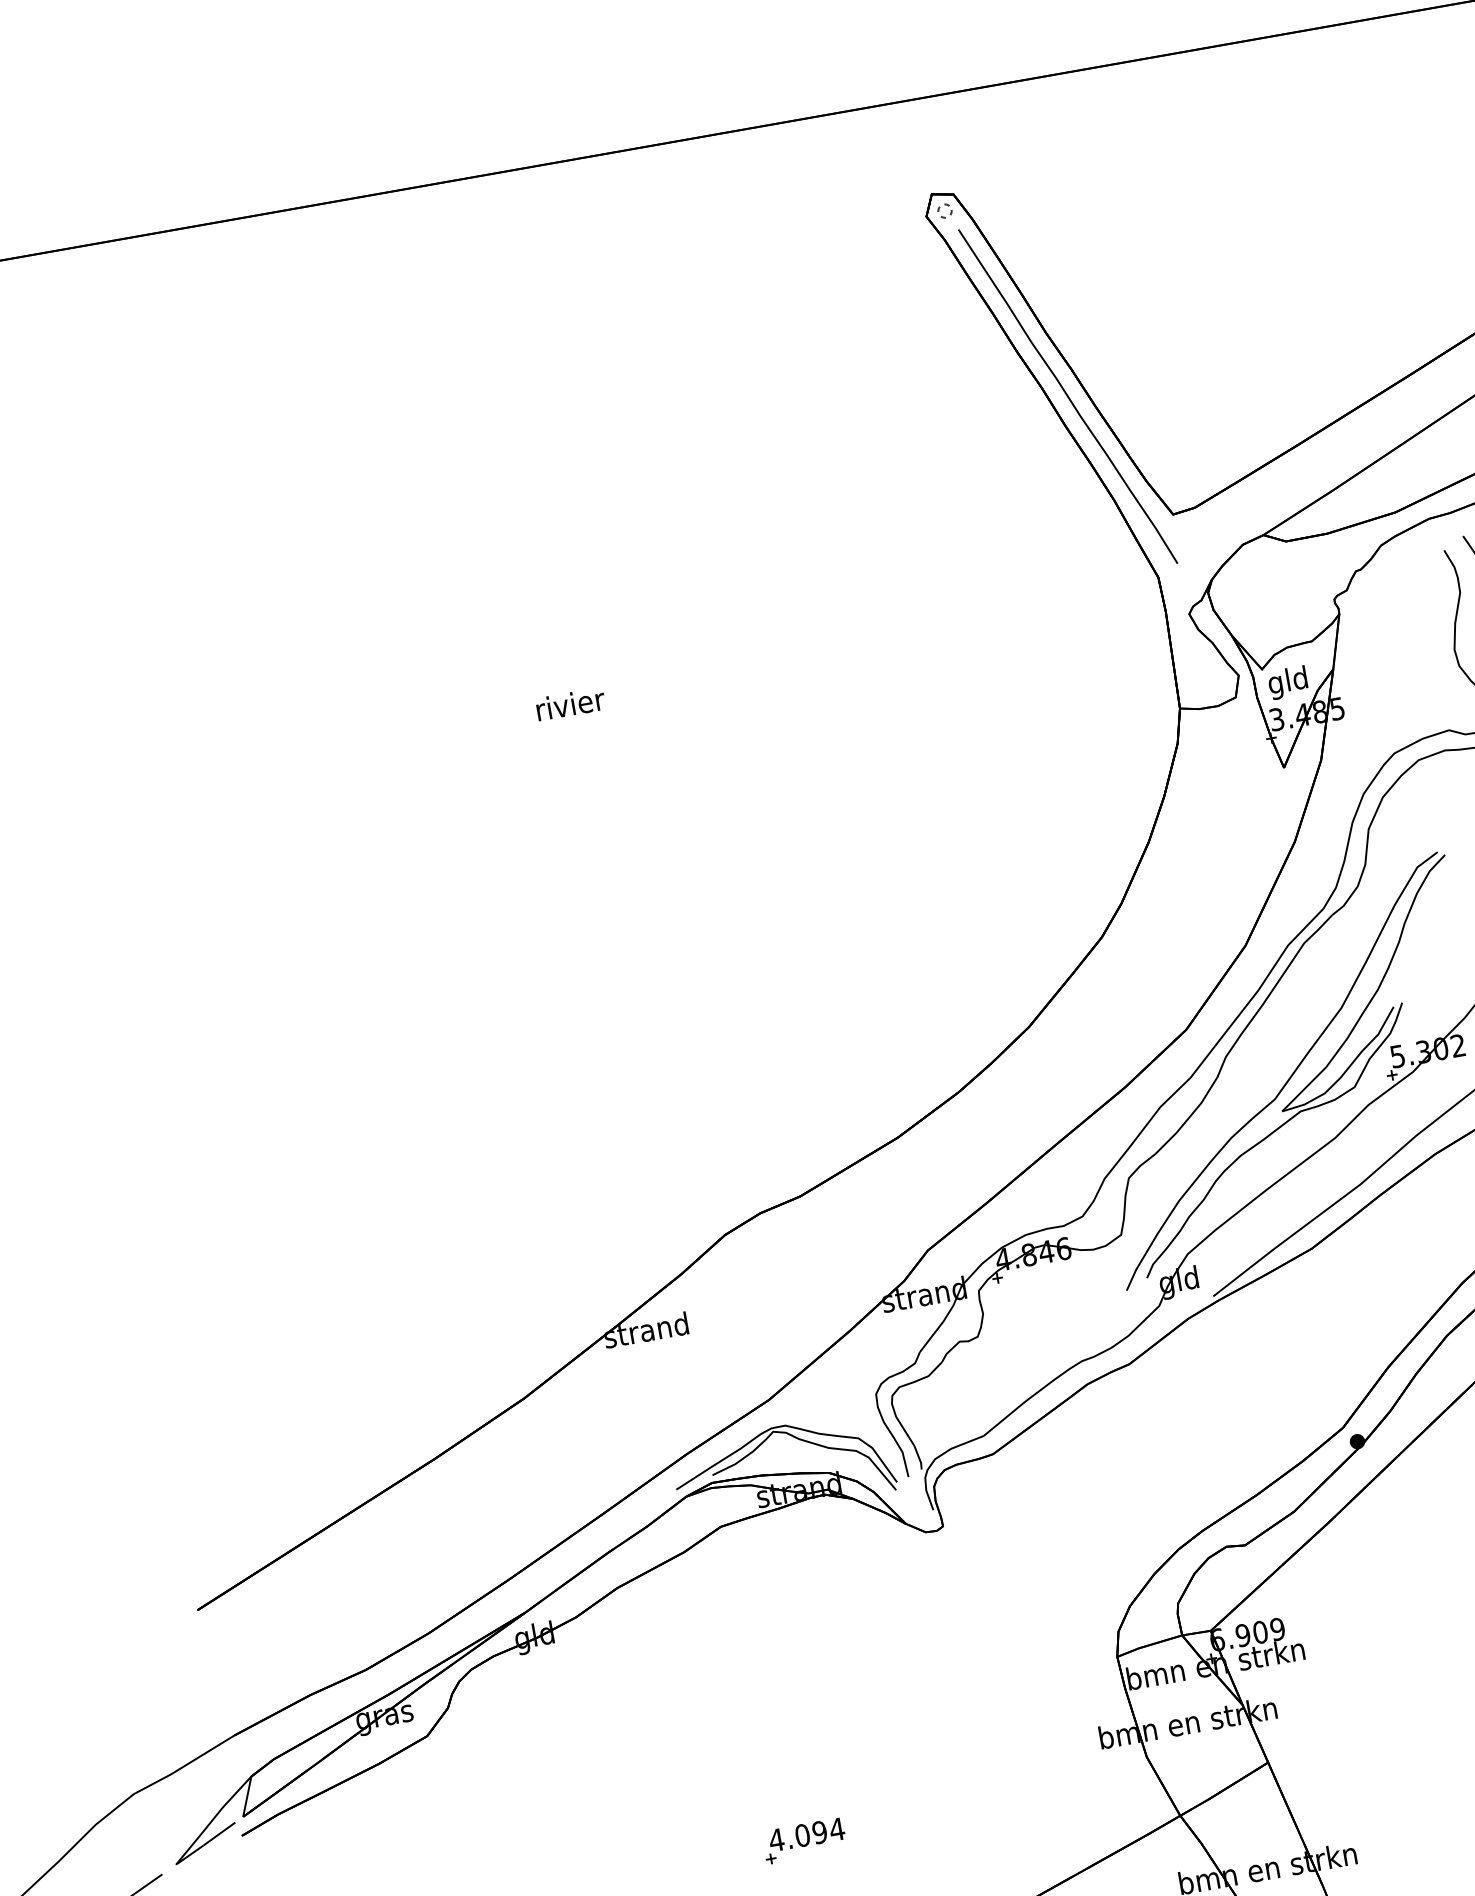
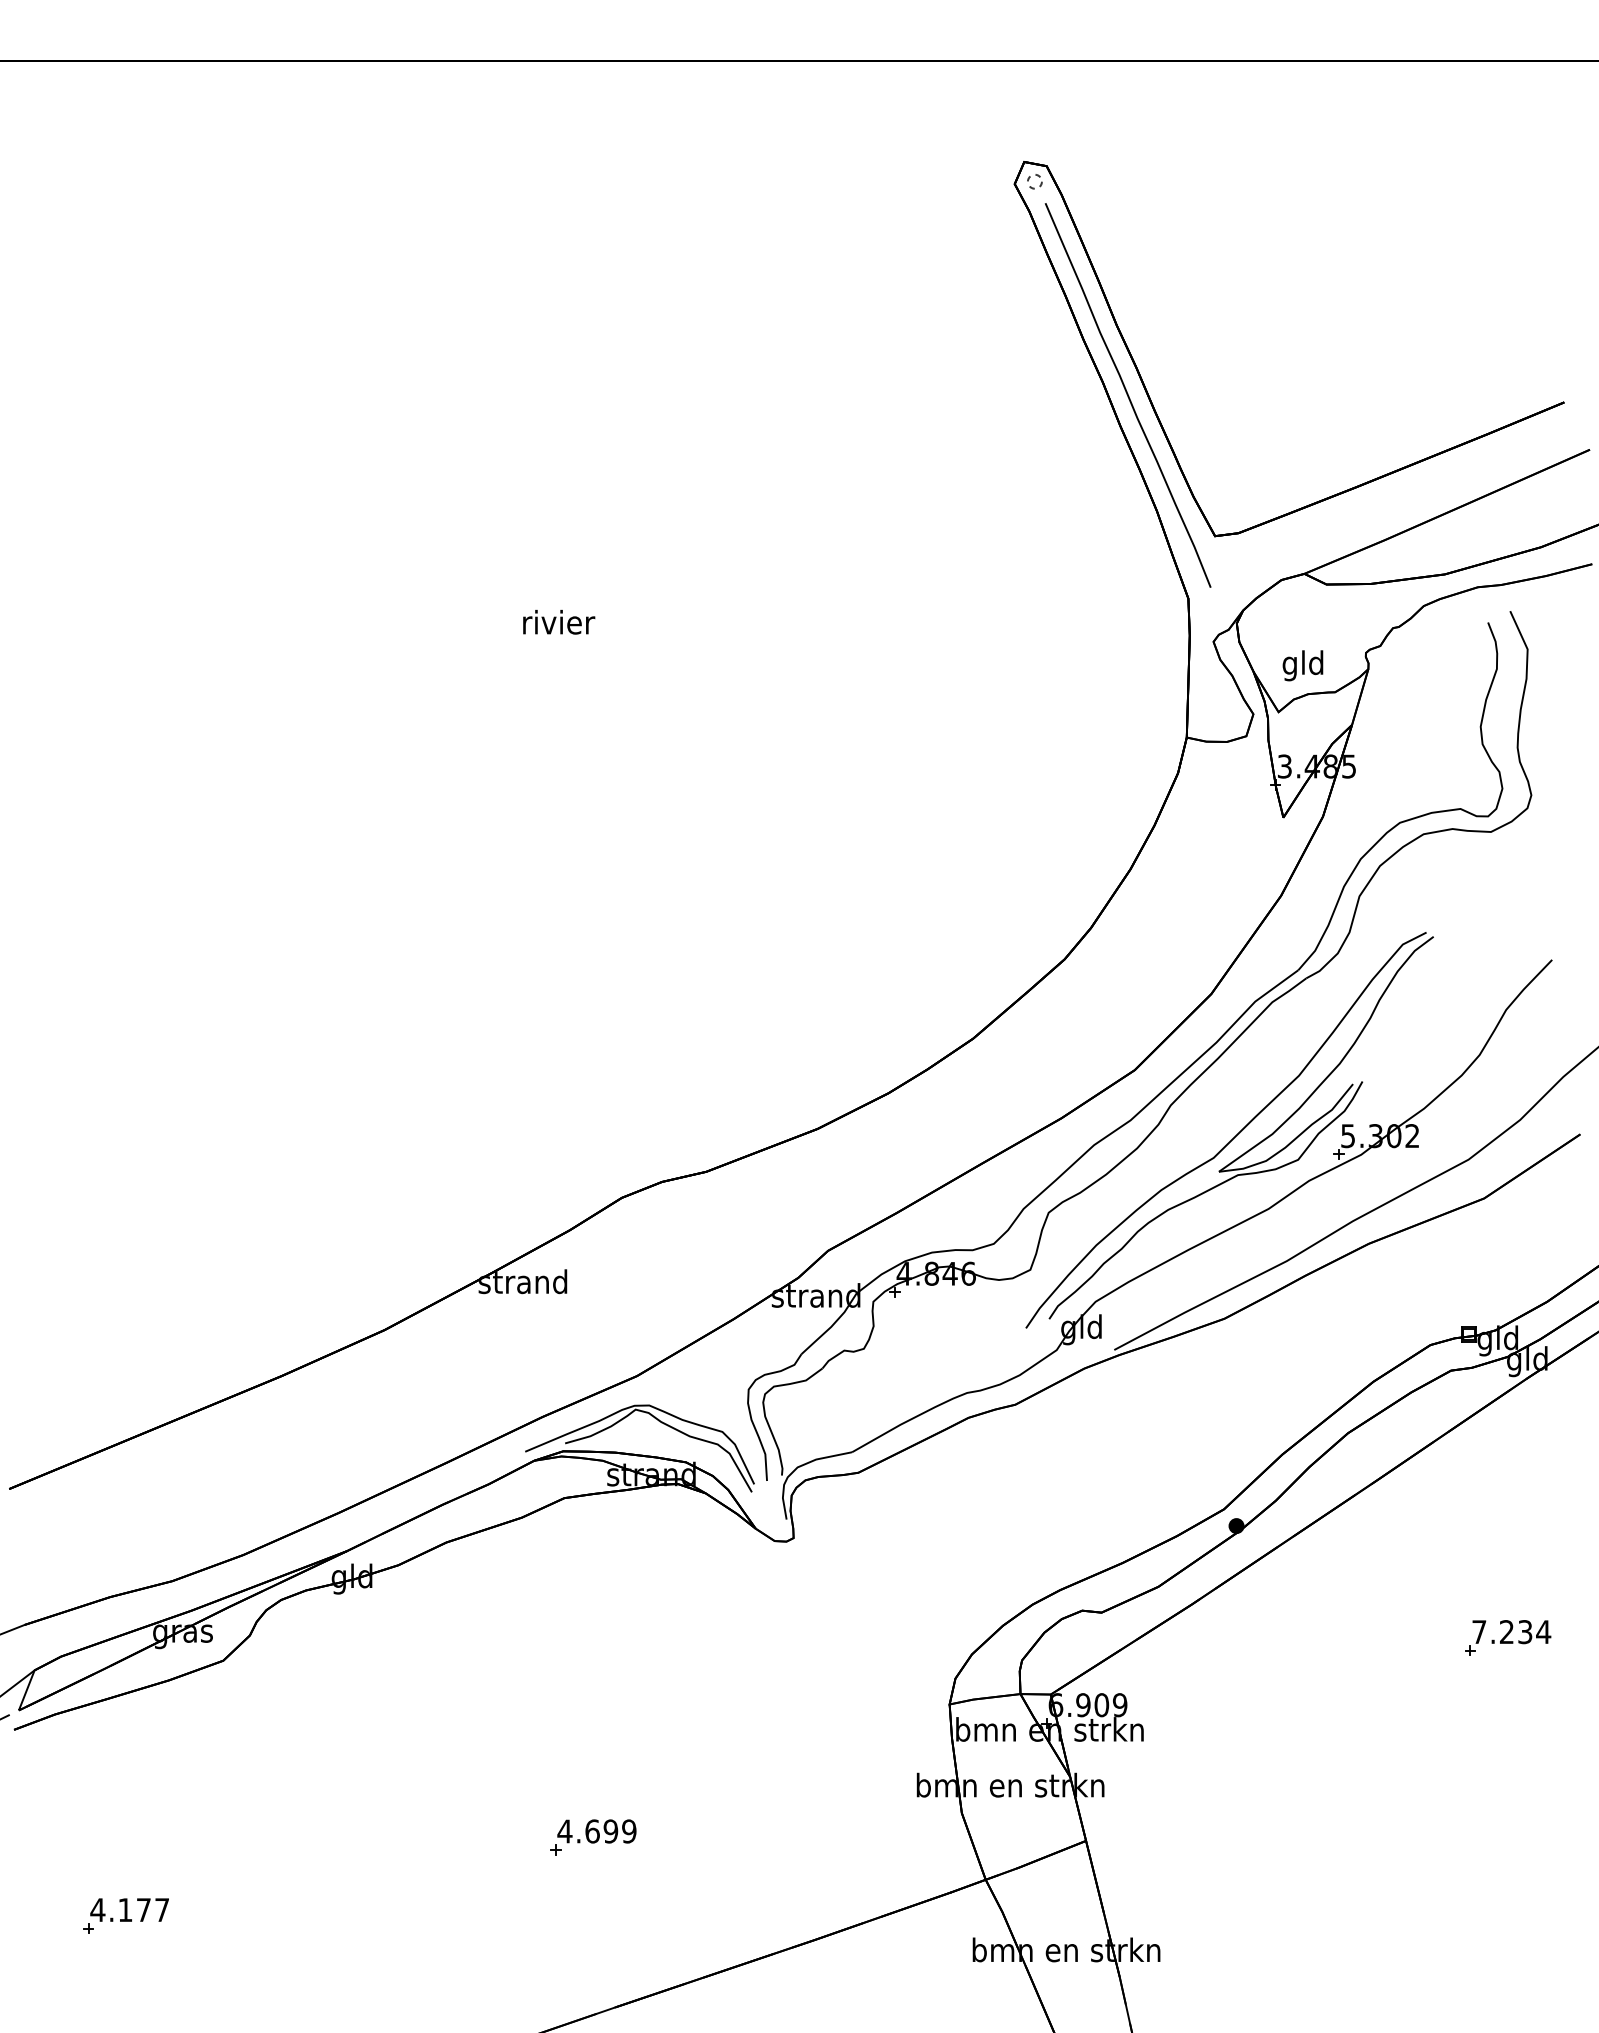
text: (1287, 682) -> (1302, 665), moved
text: (819, 1832) -> (610, 1831), 4.094 -> 4.699

